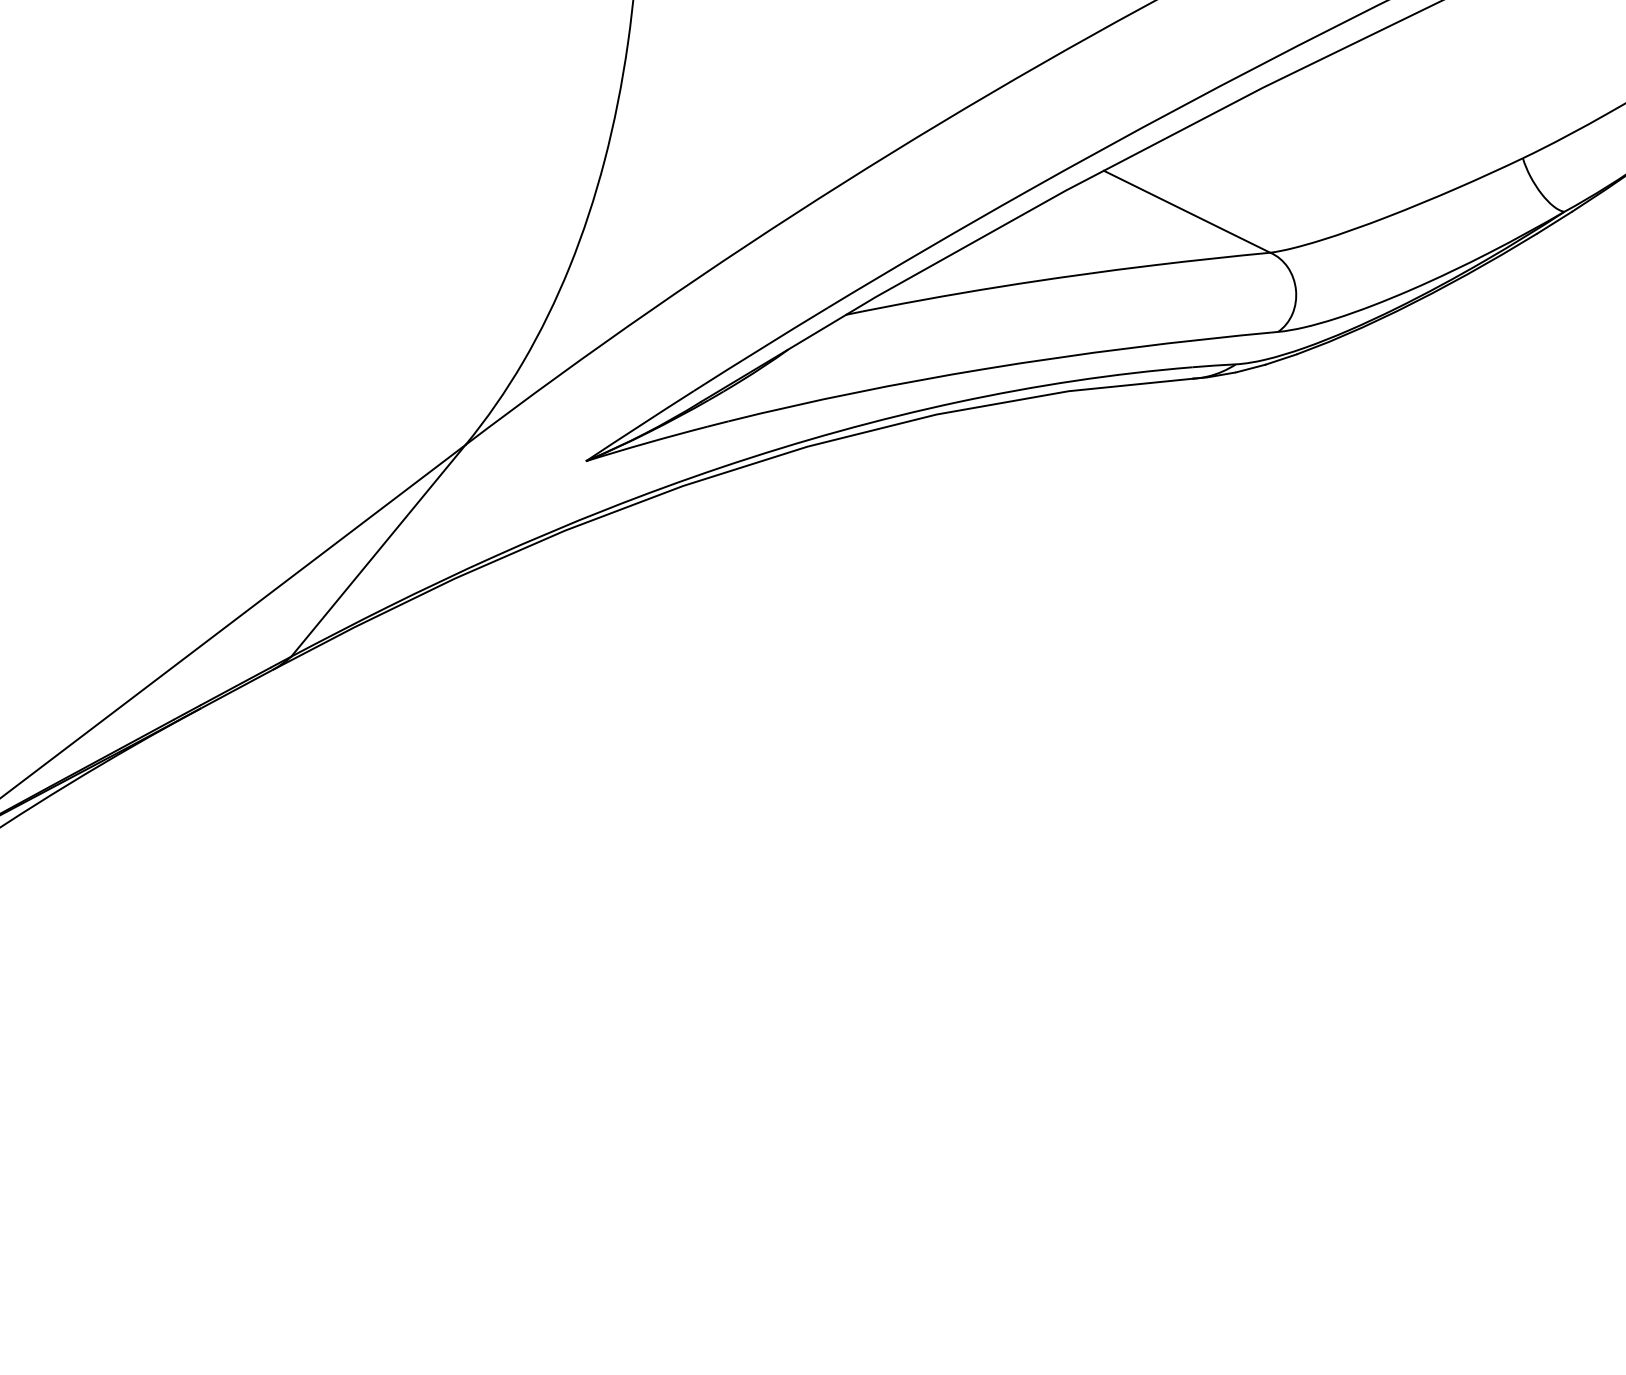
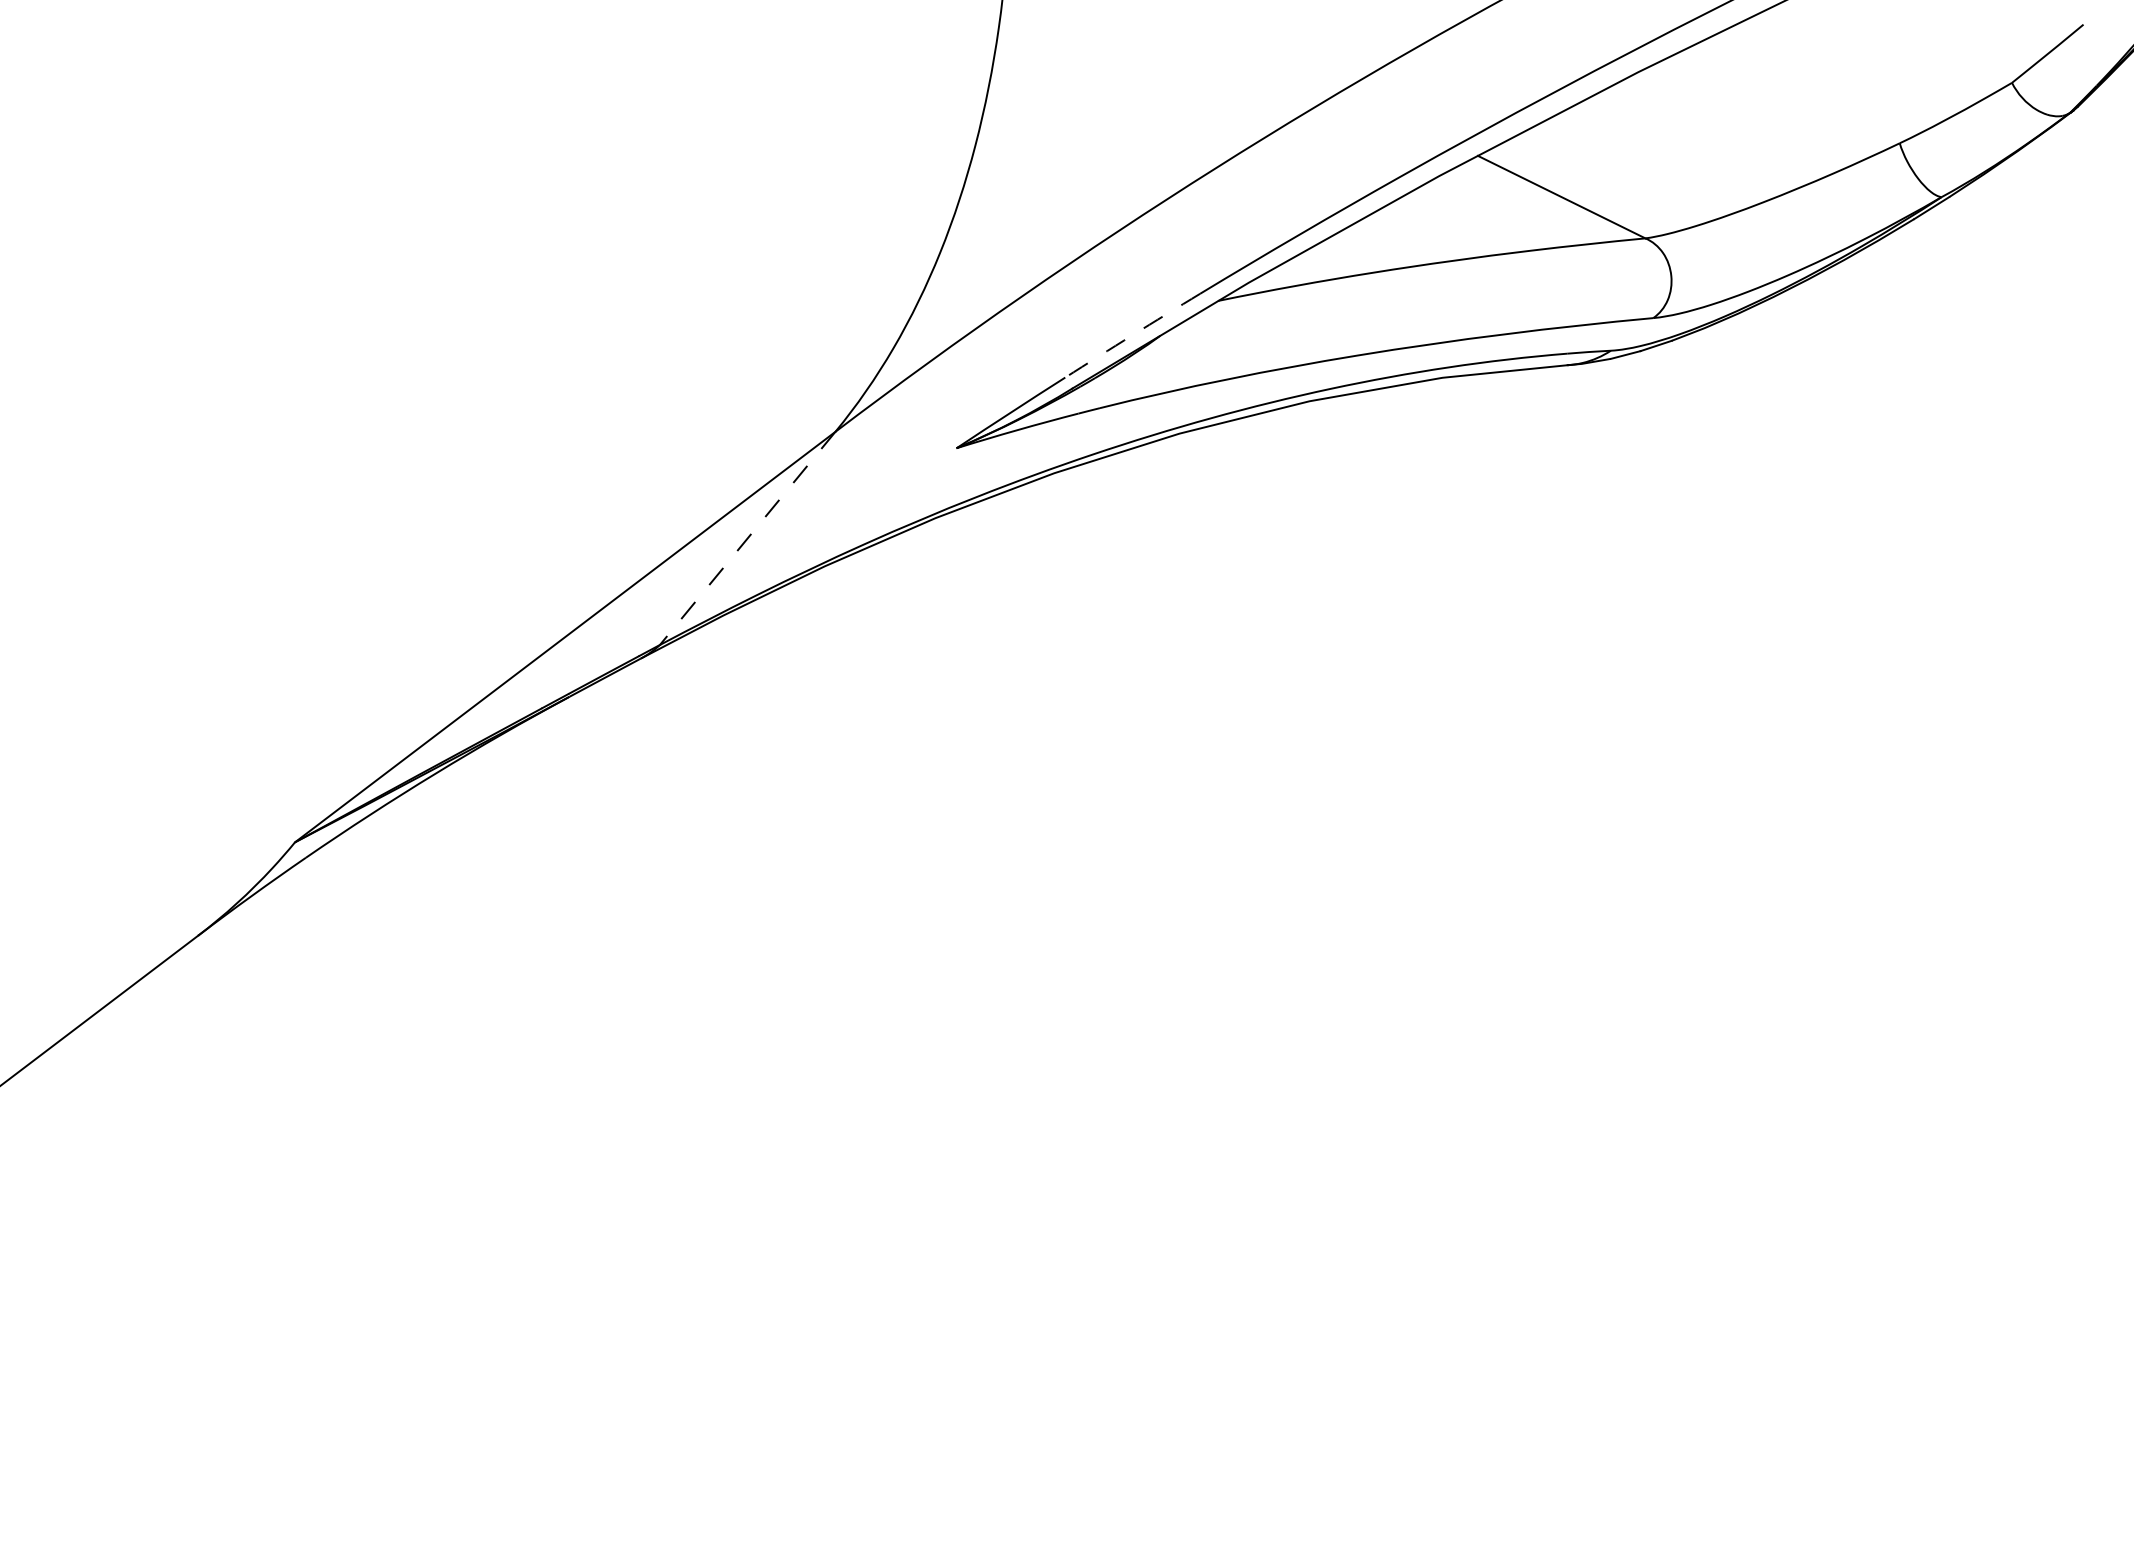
arc: (760, 349) -> (1132, 335), solid -> dashed
line: (378, 550) -> (747, 538), solid -> dashed

